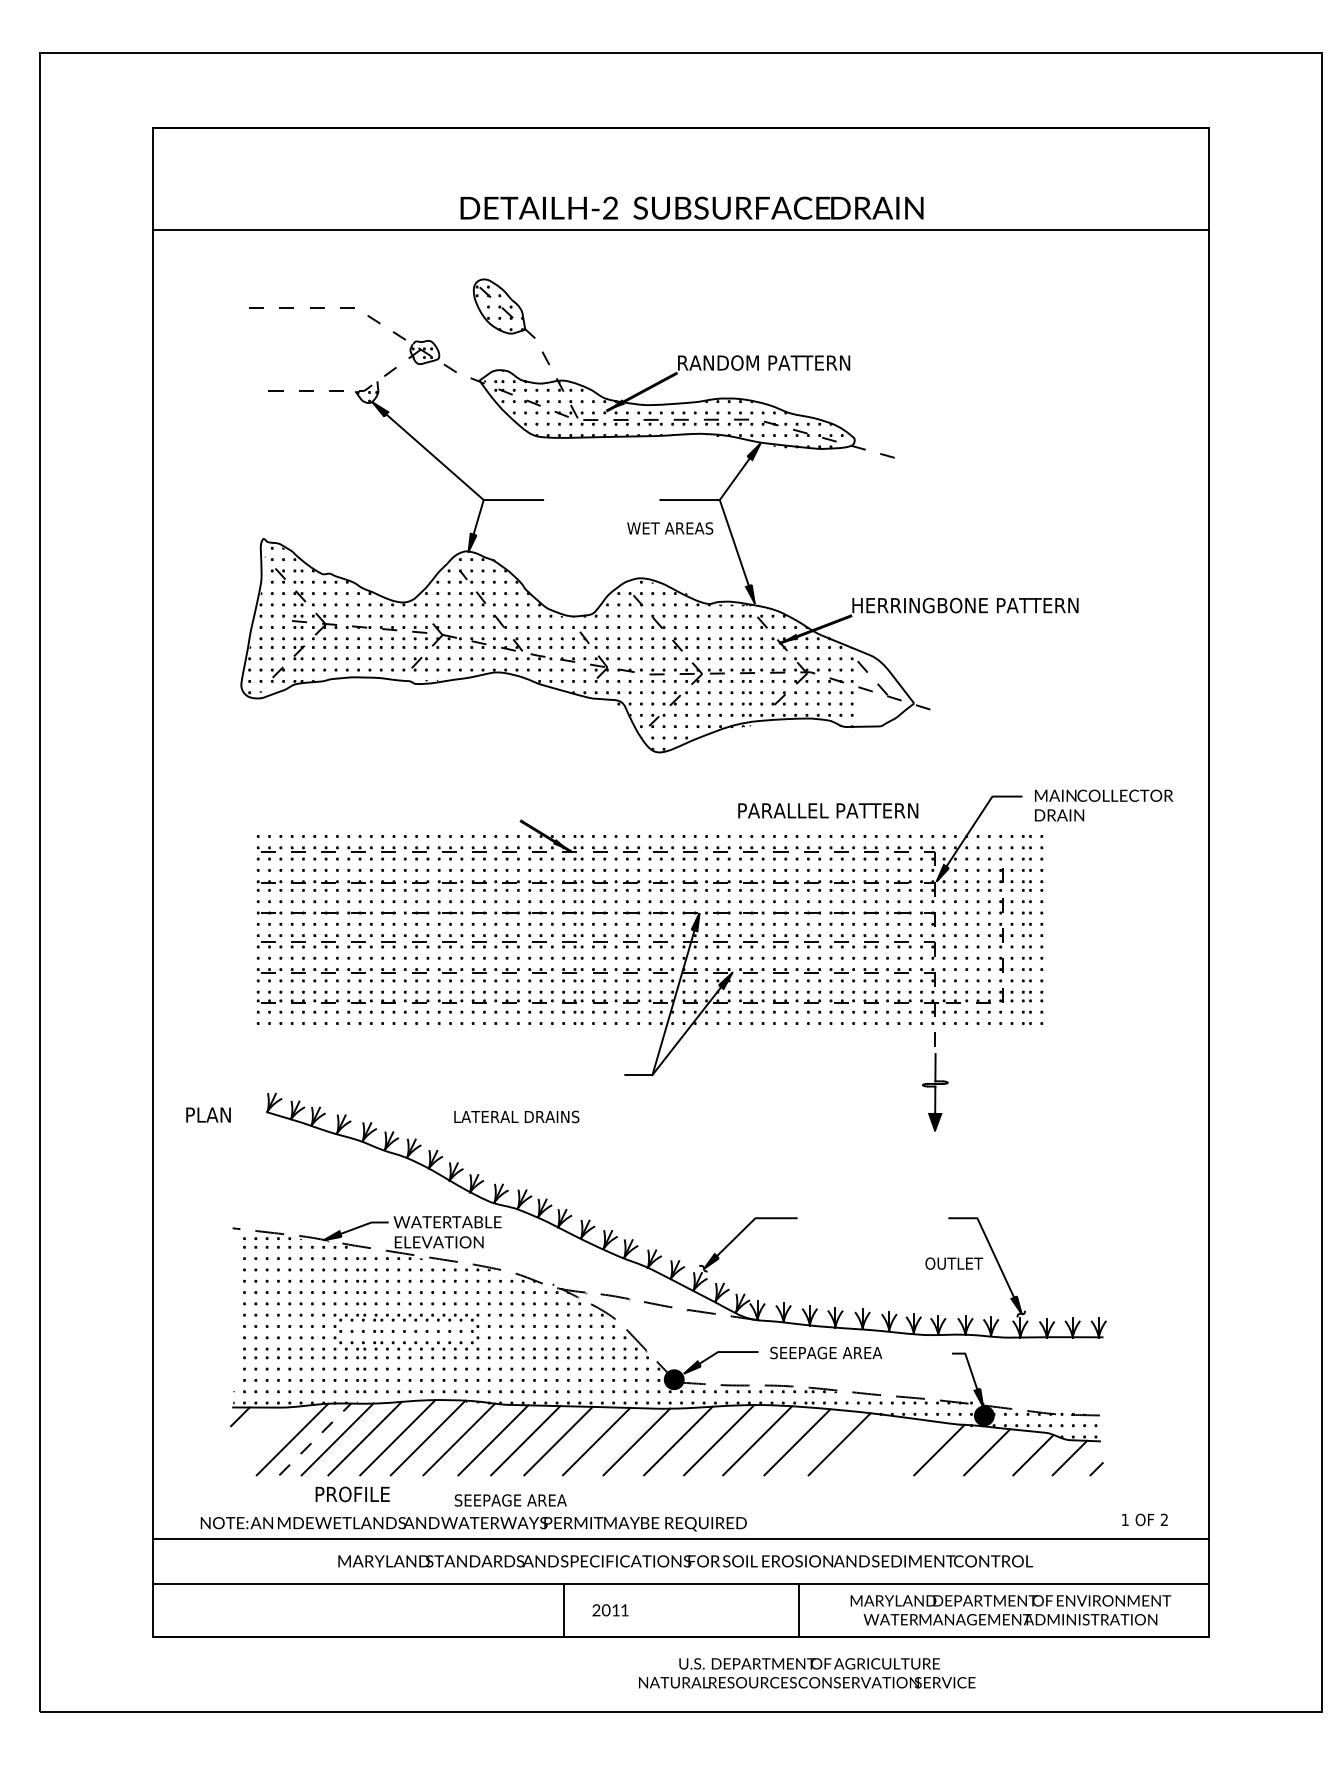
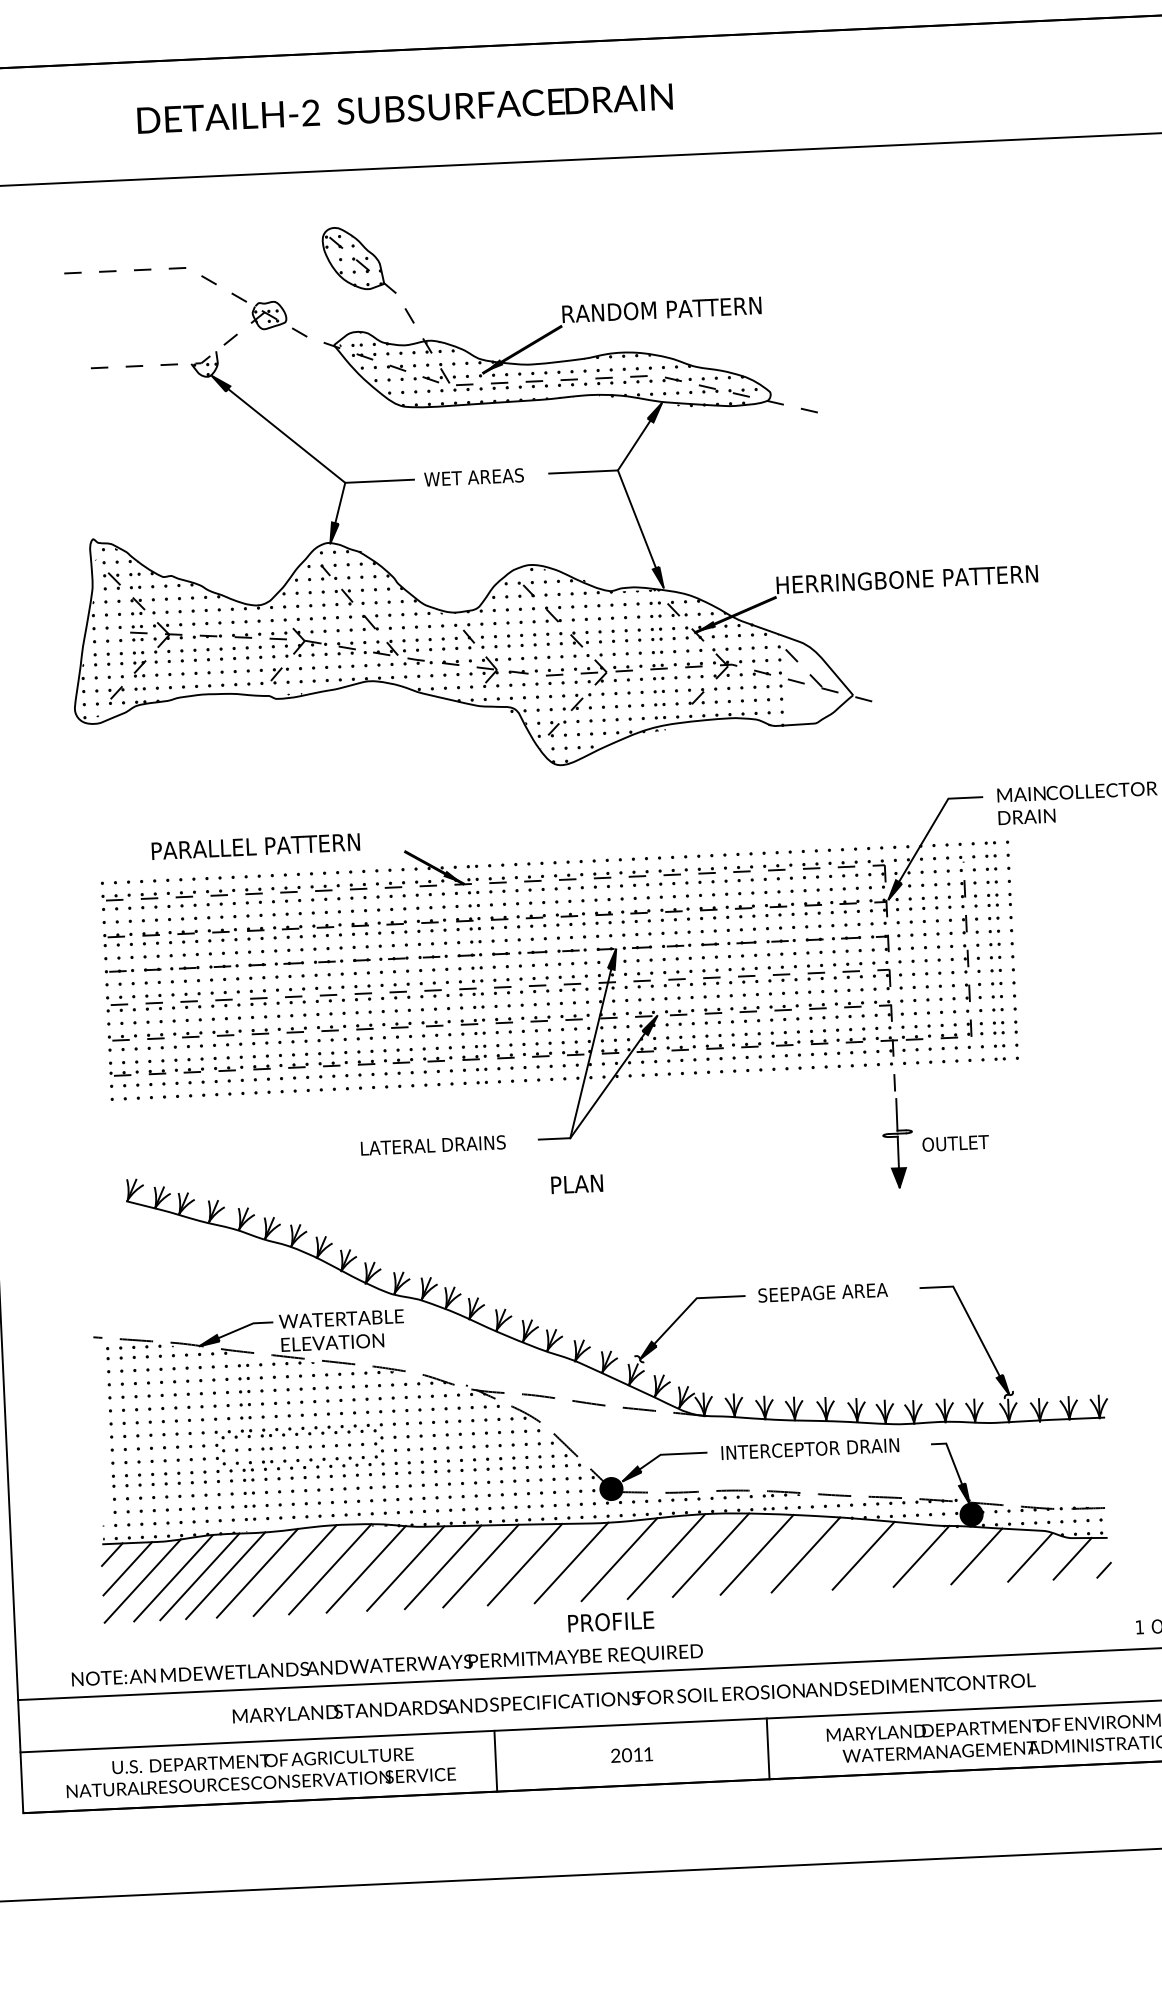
text: (691, 207) -> (404, 107), moved
text: (670, 528) -> (474, 477), moved
text: (828, 810) -> (256, 846), moved
text: (208, 1114) -> (577, 1183), moved
text: (516, 1116) -> (432, 1144), moved
text: (954, 1263) -> (956, 1143), moved
text: (847, 1352) -> (810, 1448), SEEPAGE AREA -> INTERCEPTOR DRAIN
line: (253, 1429) -> (128, 1568), added
line: (315, 1439) -> (200, 1576), dashed -> solid
line: (265, 1440) -> (142, 1580), added
line: (889, 1447) -> (863, 1556), added
text: (352, 1494) -> (610, 1621), moved
text: (510, 1500) -> (822, 1292), moved
text: (610, 1610) -> (631, 1755), moved
text: (807, 1673) -> (261, 1772), moved

